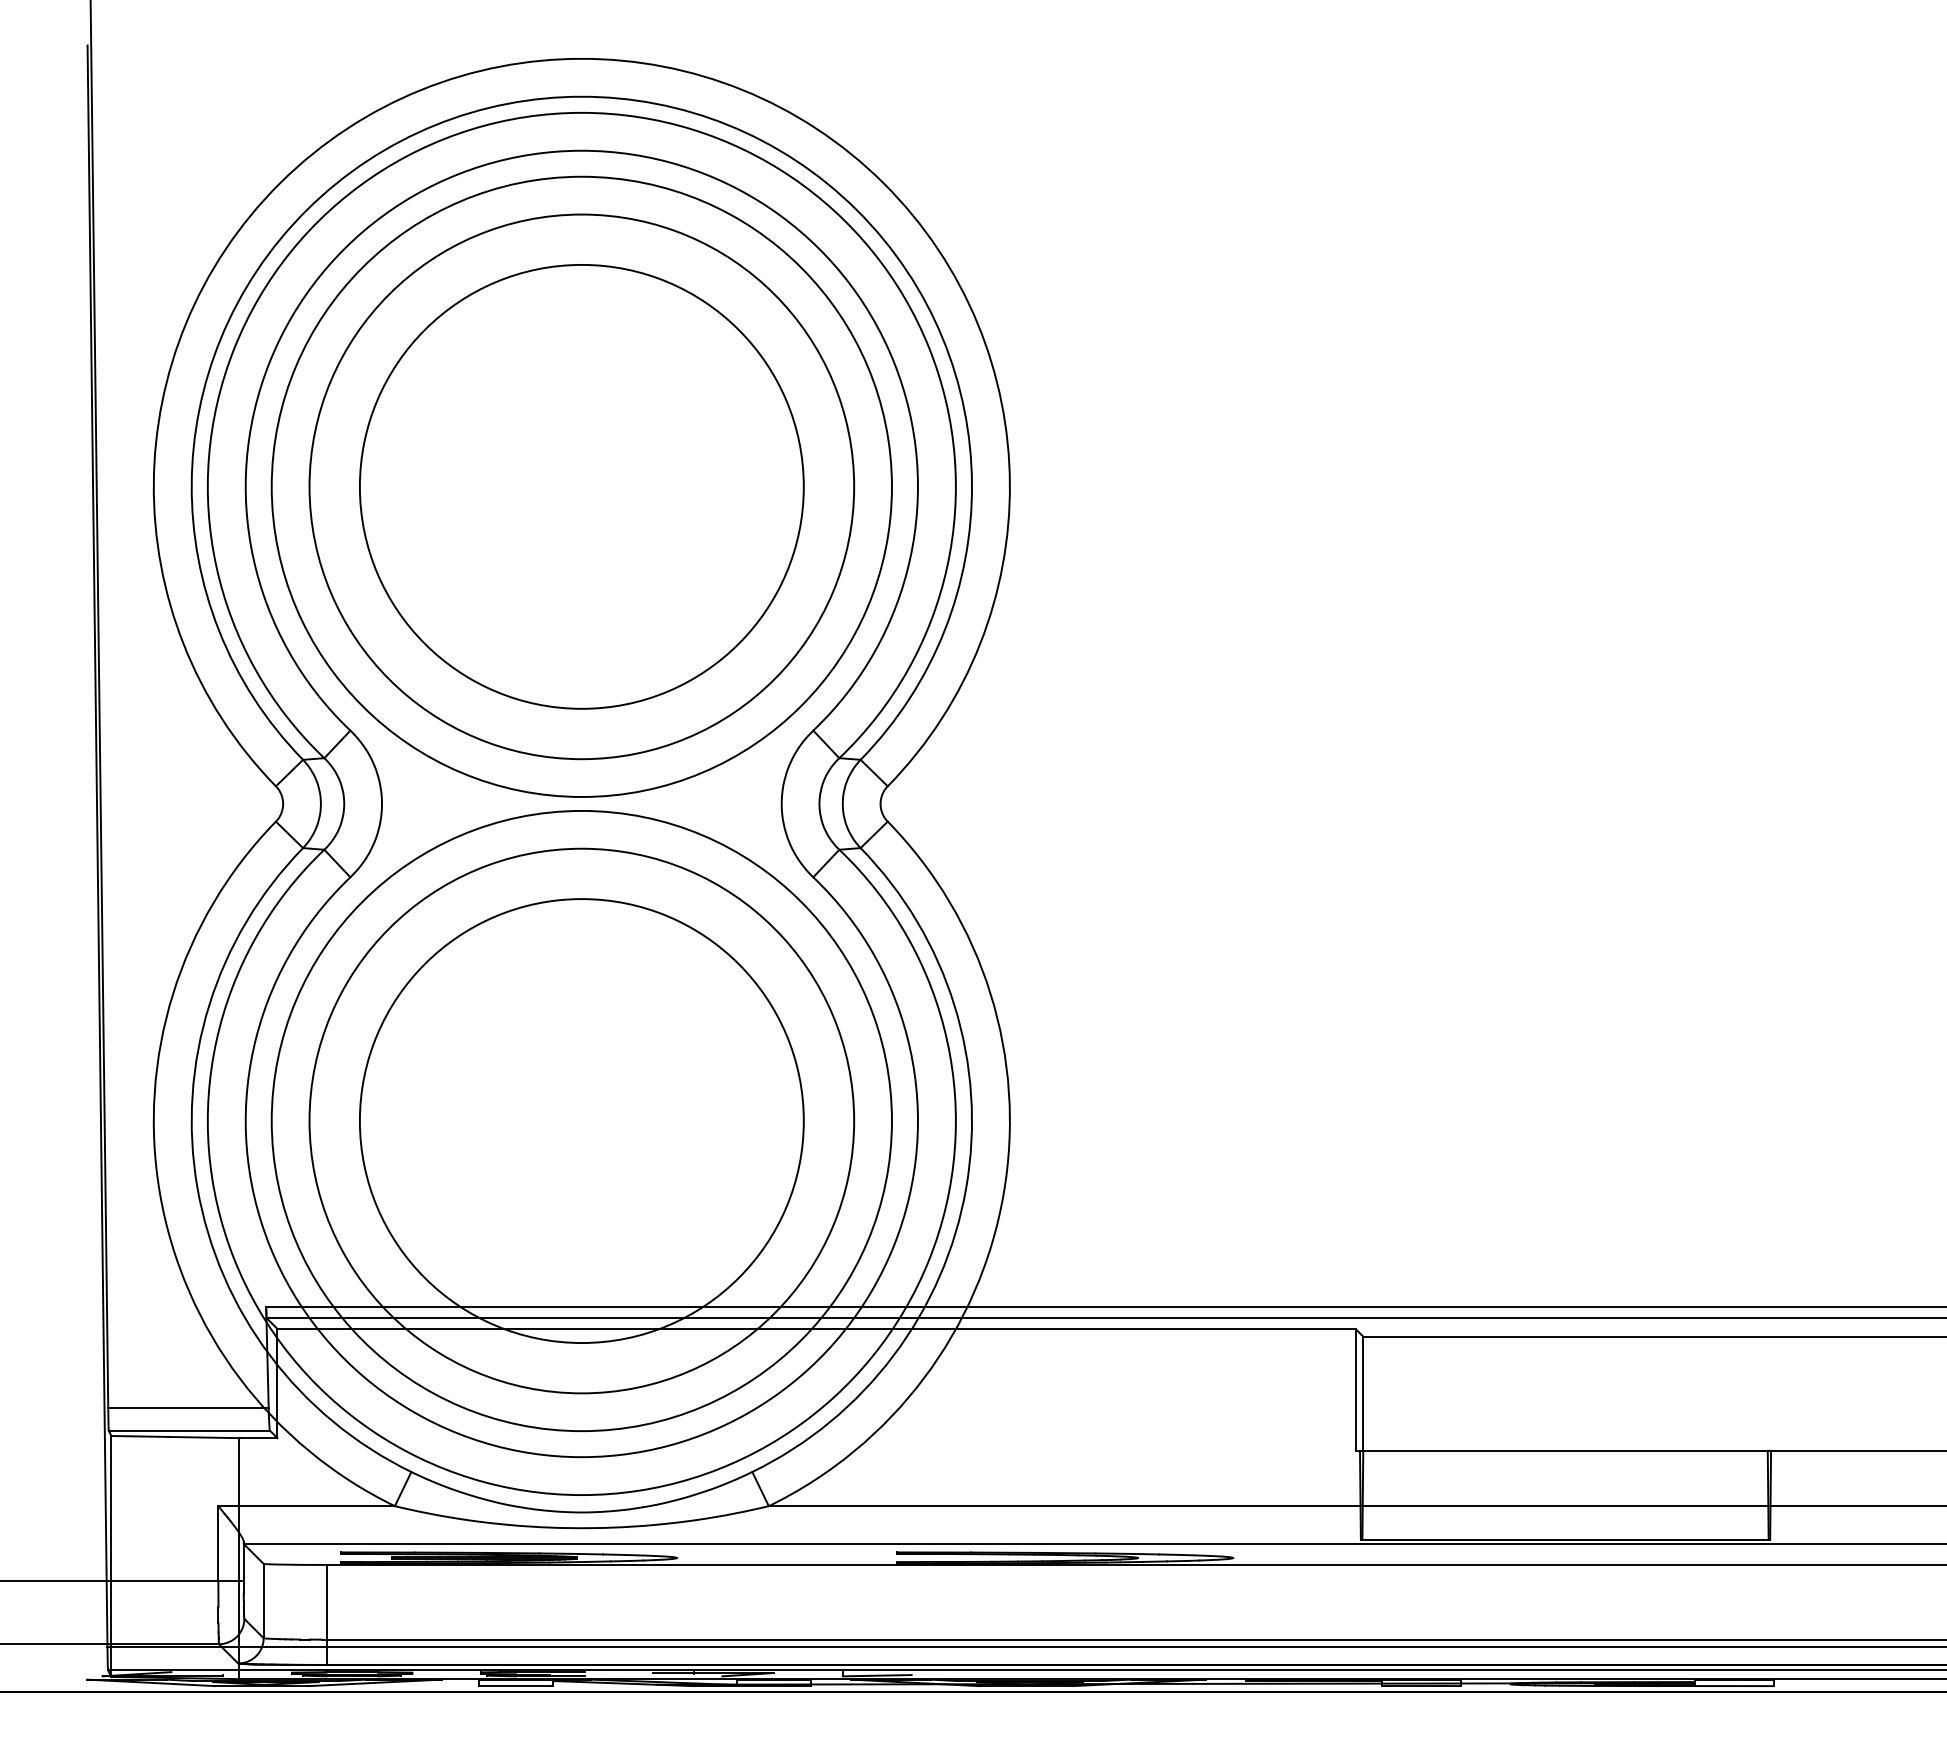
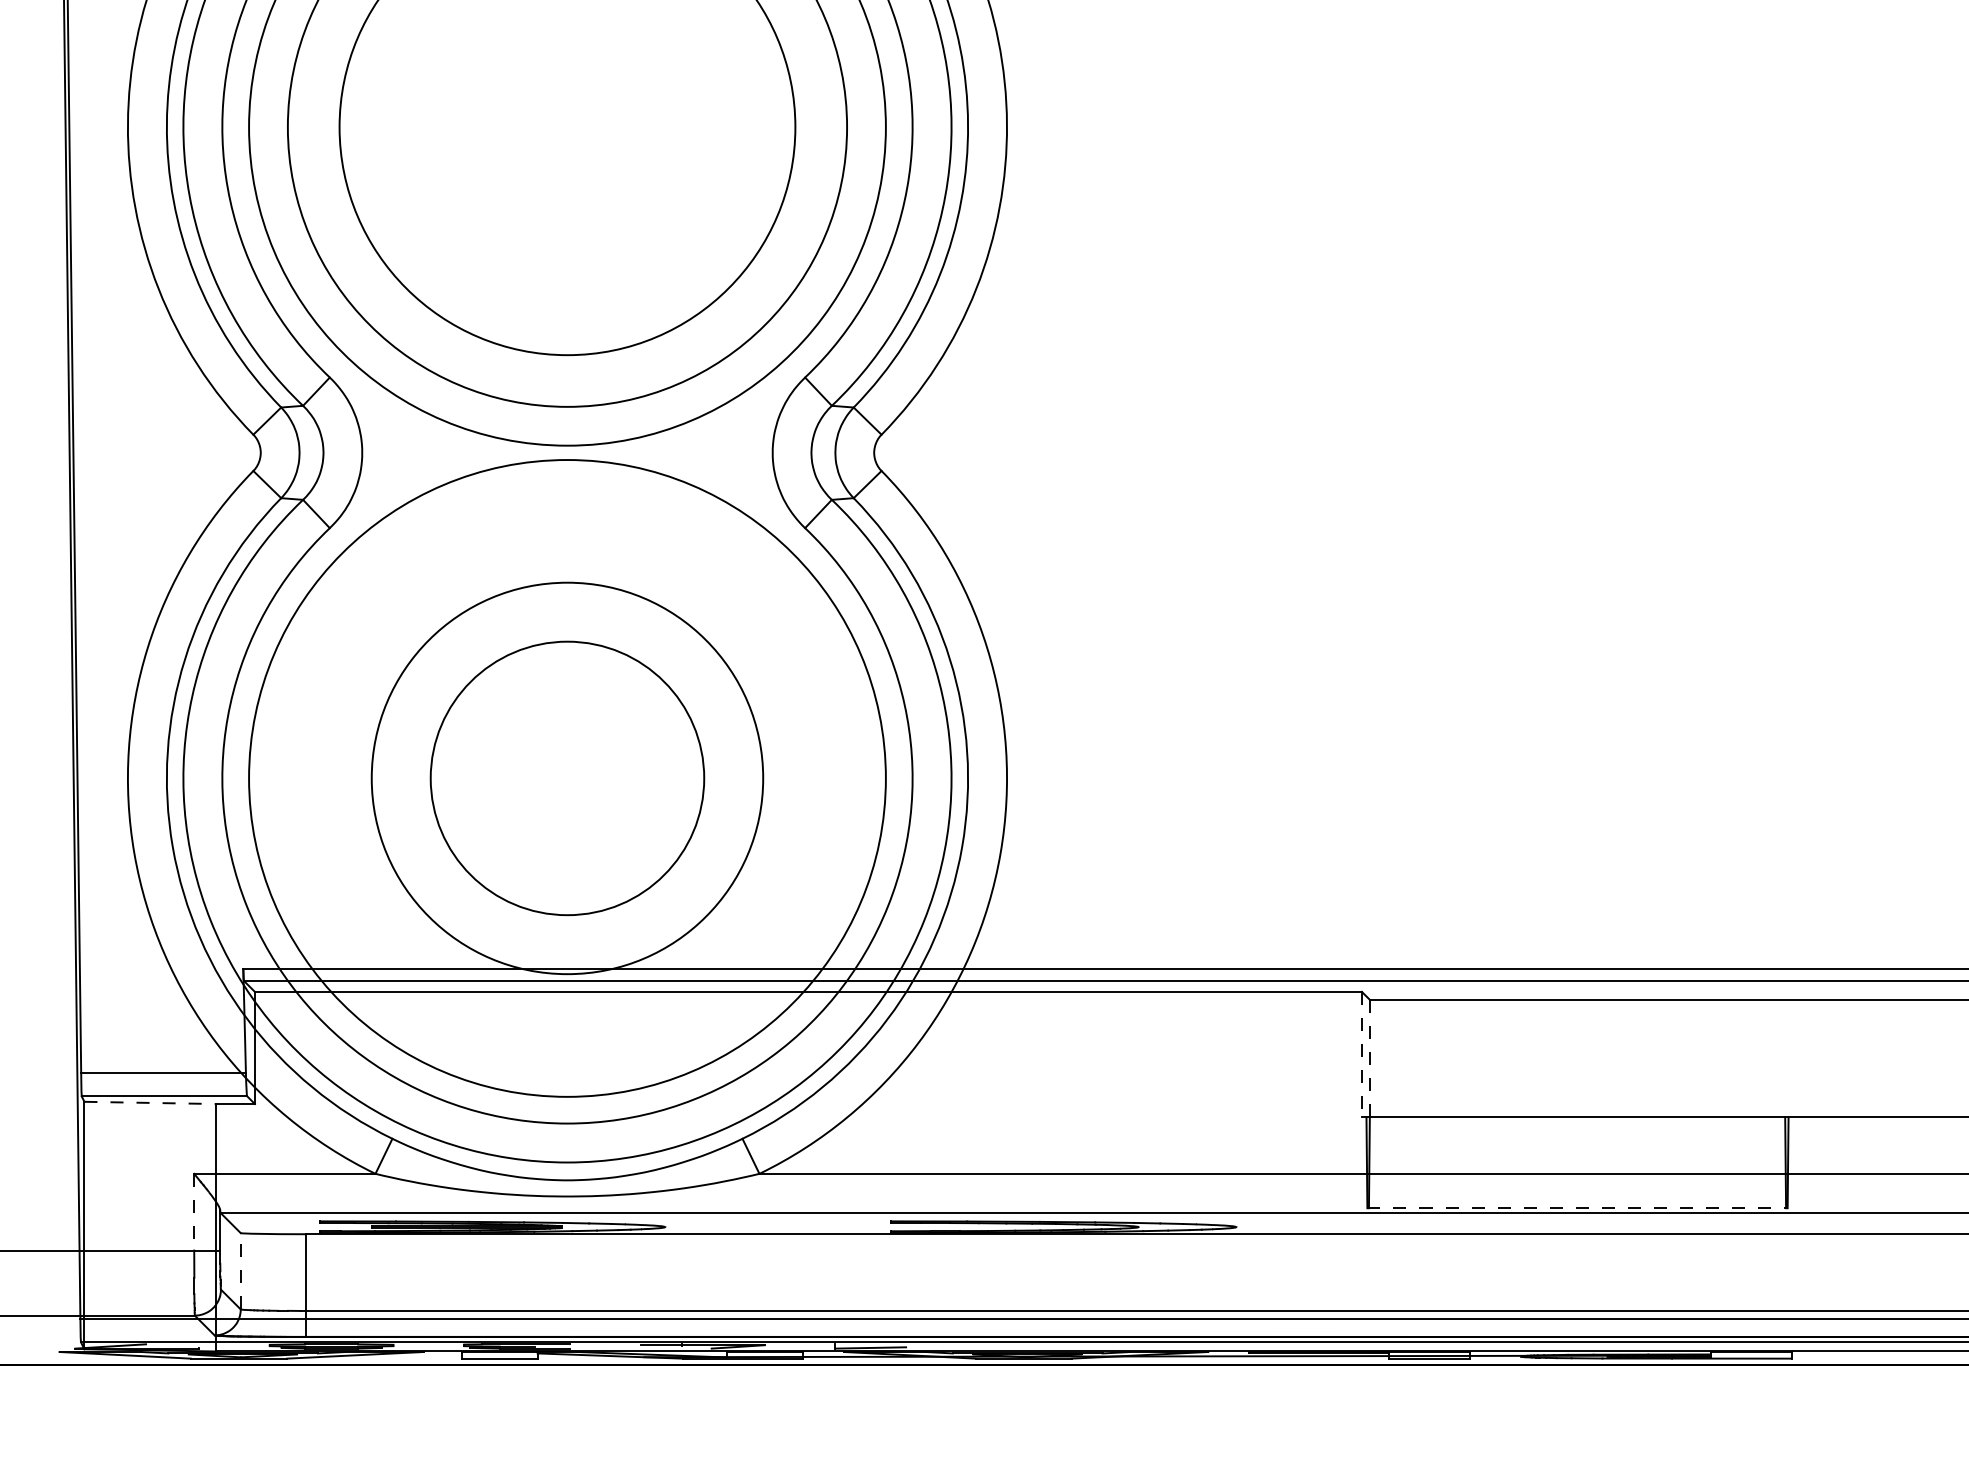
circle: (581, 1120) -> (567, 777), size x0.7
circle: (581, 1121) -> (567, 778), size x0.6
line: (1355, 1389) -> (1361, 1054), solid -> dashed
line: (1363, 1394) -> (1370, 1059), solid -> dashed
line: (175, 1437) -> (150, 1103), solid -> dashed
line: (1565, 1539) -> (1577, 1208), solid -> dashed
line: (218, 1543) -> (194, 1212), solid -> dashed
line: (263, 1600) -> (240, 1270), solid -> dashed

